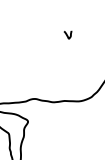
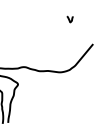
curve: (67, 35) -> (69, 19), moved

